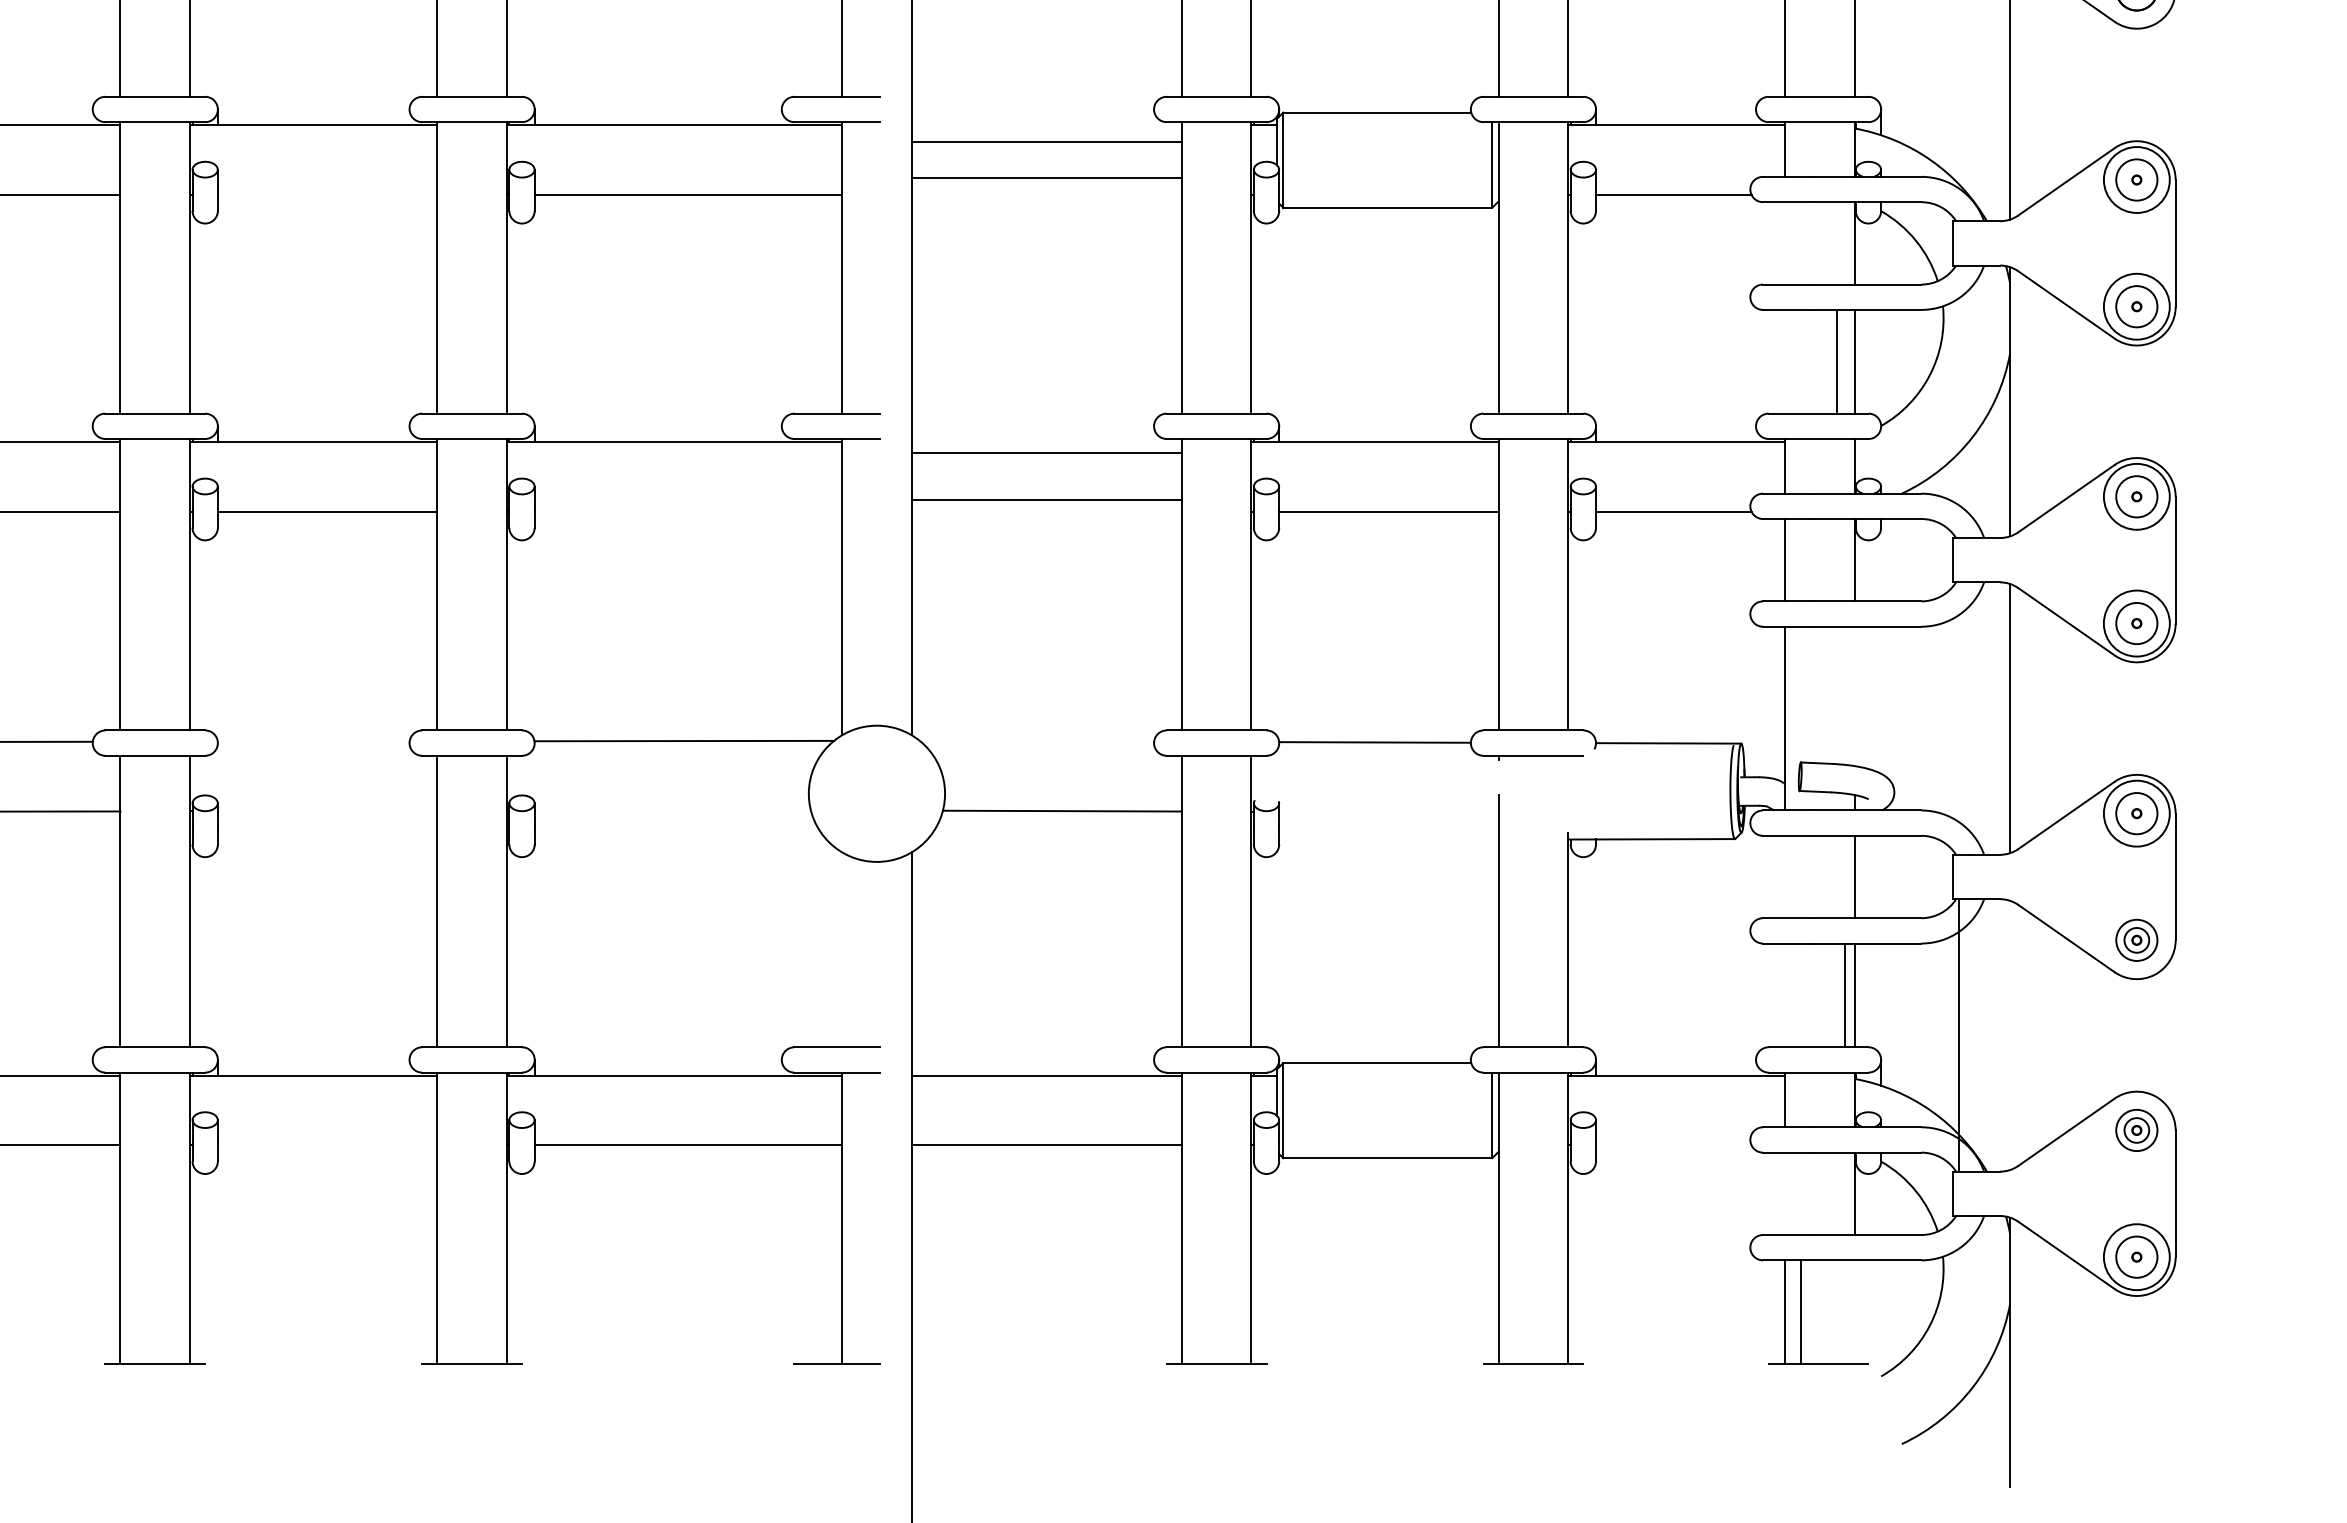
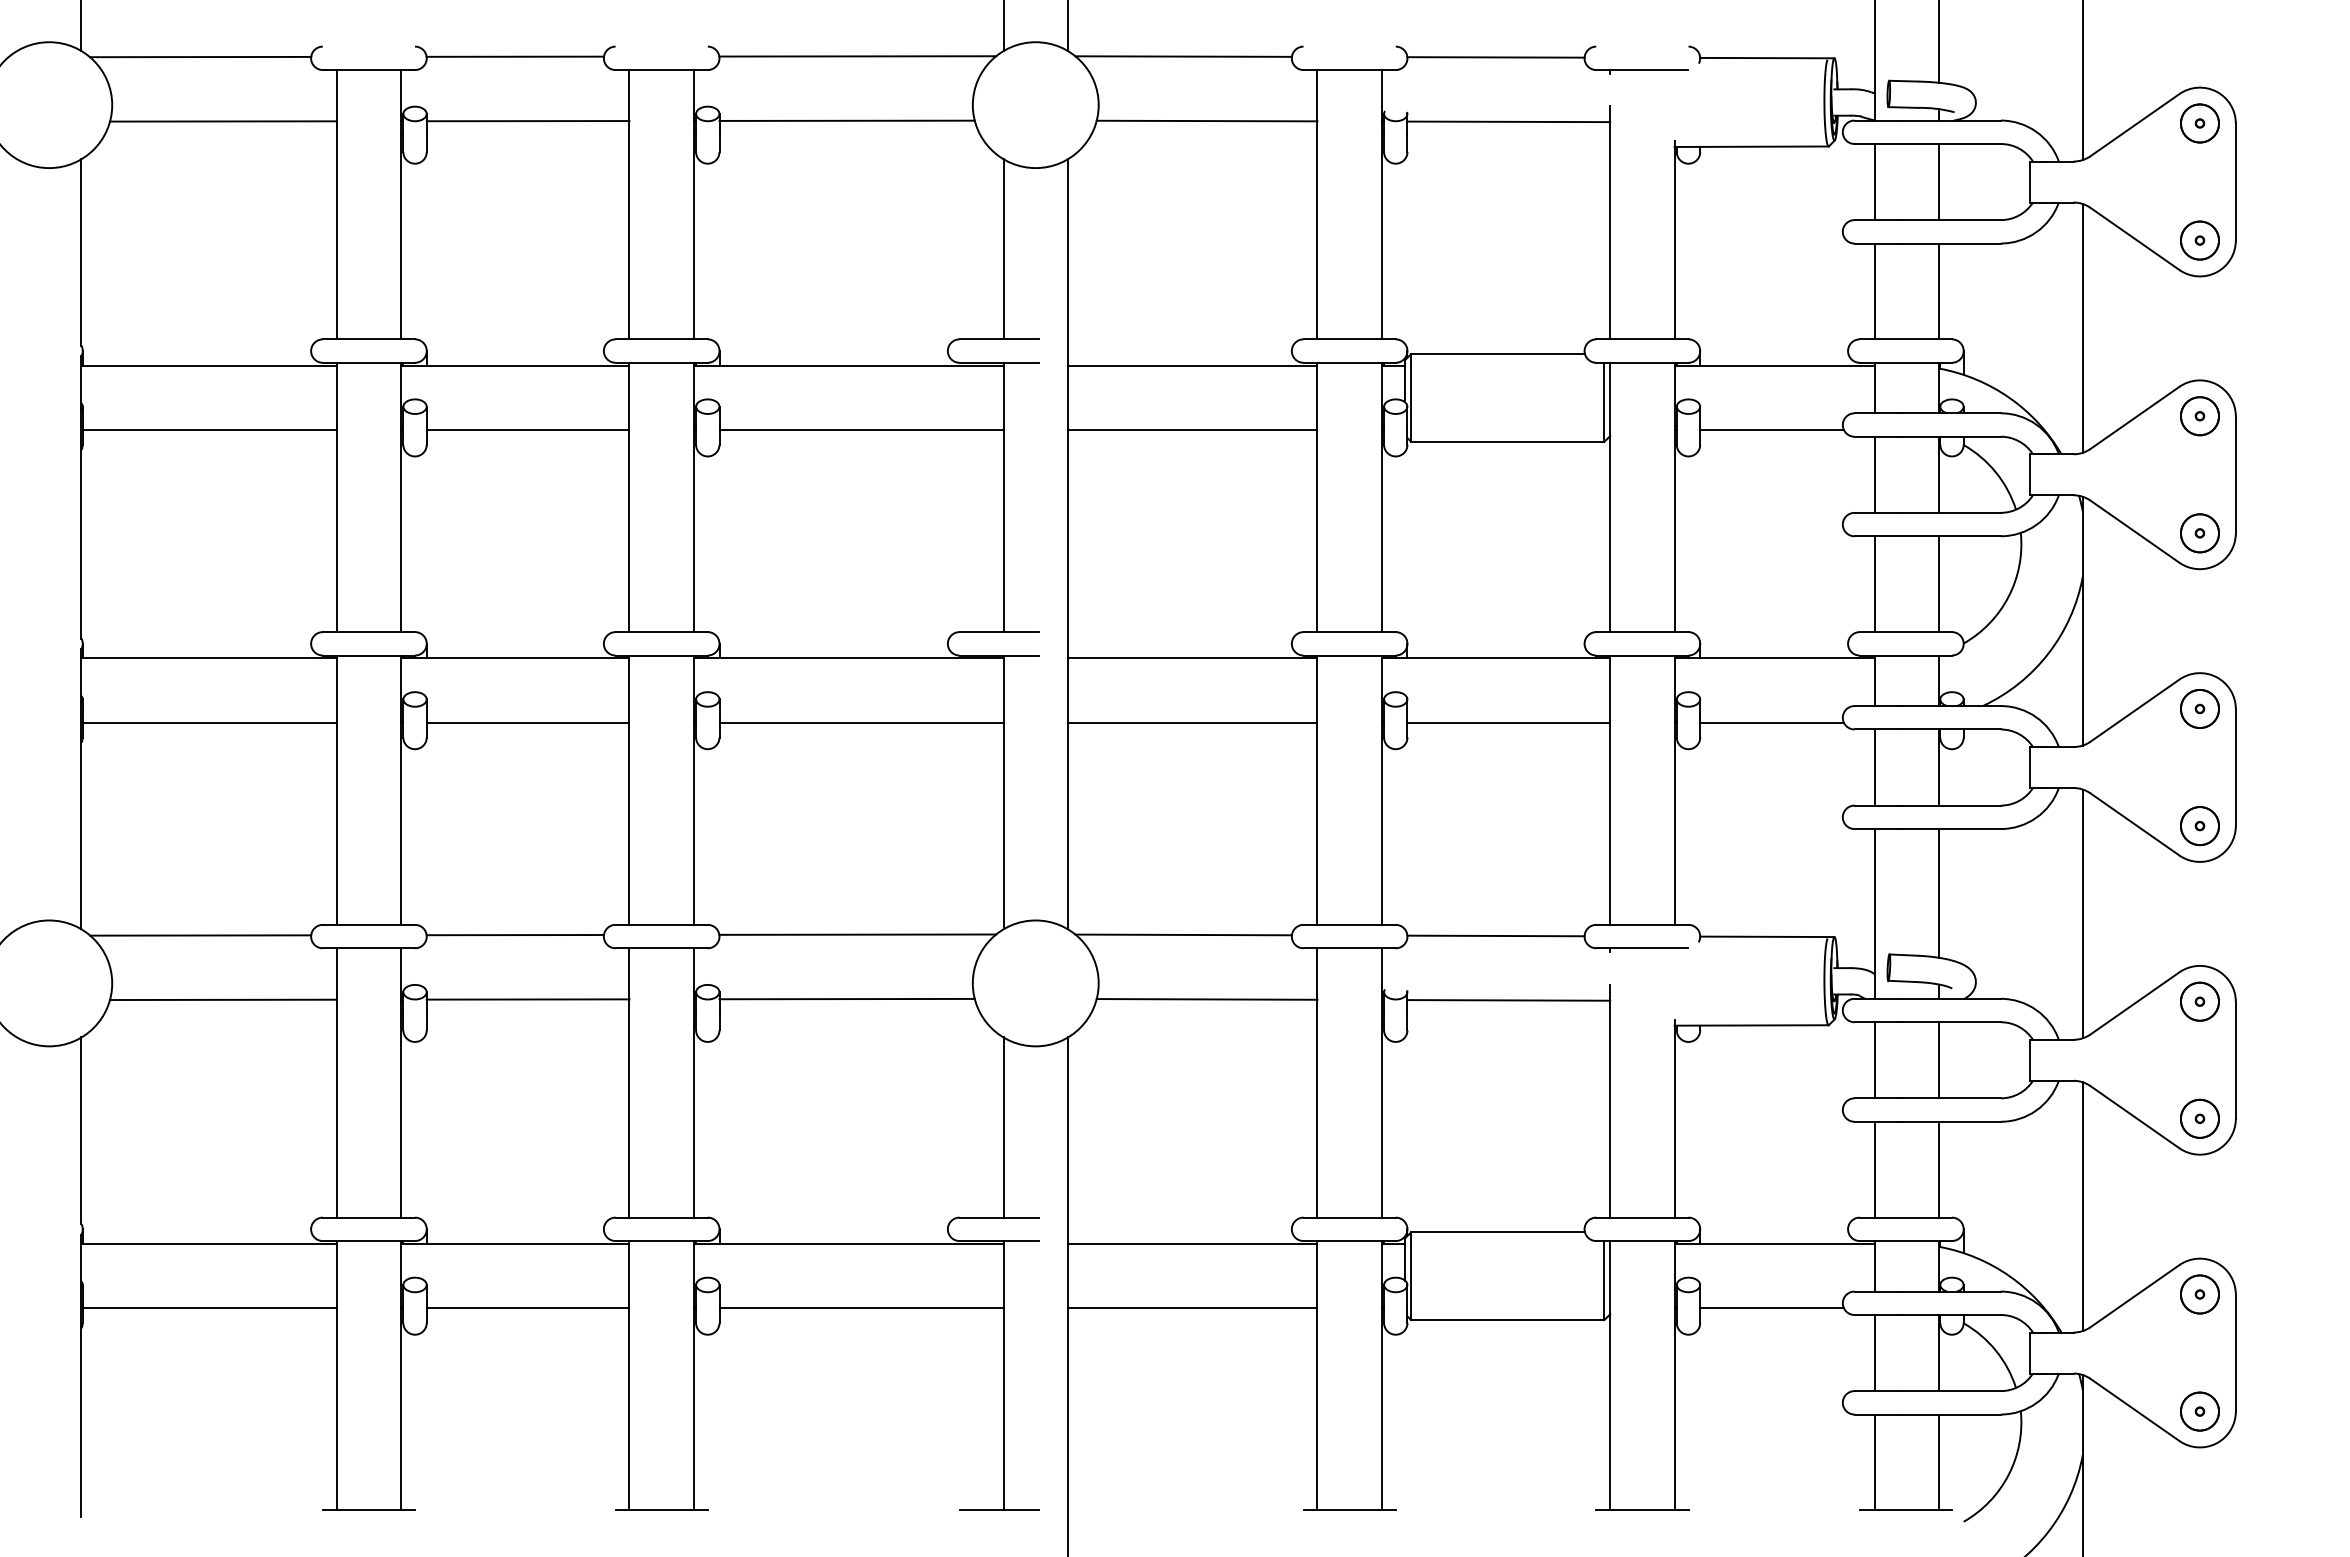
line: (1046, 142) -> (1192, 430), moved
line: (1046, 178) -> (1192, 365), moved
circle: (2136, 180) -> (2199, 416), size x0.62
line: (326, 195) -> (527, 430), added
line: (1785, 243) -> (1875, 474), added
circle: (2136, 306) -> (2199, 533), size x0.62
line: (1837, 362) -> (1875, 584), moved
line: (1046, 453) -> (1192, 722), moved
circle: (2136, 496) -> (2199, 708), size x0.62
line: (1046, 499) -> (1192, 658), moved
line: (688, 511) -> (861, 722), added
circle: (2136, 623) -> (2199, 826), size x0.62
line: (1854, 696) -> (1939, 893), added
line: (1036, 740) -> (1183, 934), added
line: (312, 741) -> (514, 935), added
line: (672, 810) -> (846, 998), added
line: (326, 811) -> (527, 999), added
line: (1388, 812) -> (1508, 1000), added
circle: (2136, 813) -> (2199, 1001), size x0.62
line: (1785, 877) -> (1875, 1060), added
circle: (2136, 939) -> (2199, 1118), size x1.67
line: (842, 949) -> (1003, 1127), added
line: (1845, 995) -> (1875, 1169), moved
line: (1958, 1035) -> (2082, 1206), moved
circle: (2136, 1130) -> (2199, 1294), size x1.67
line: (326, 1145) -> (527, 1308), added
line: (1673, 1145) -> (1771, 1308), added
line: (1785, 1193) -> (1875, 1352), added
circle: (2136, 1257) -> (2199, 1411), size x0.62
line: (1800, 1312) -> (1939, 1462), moved

